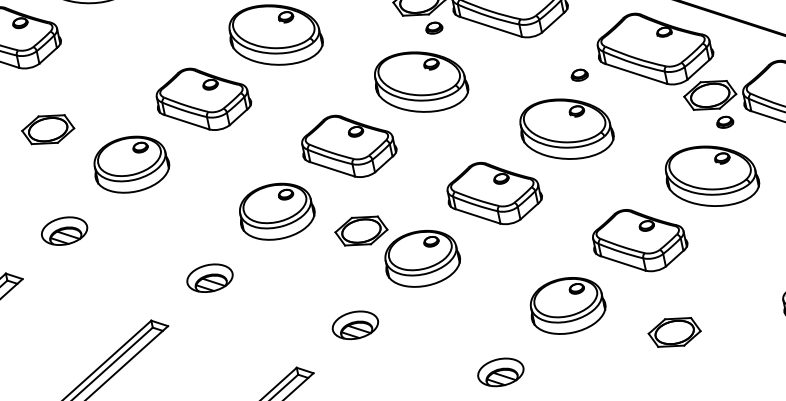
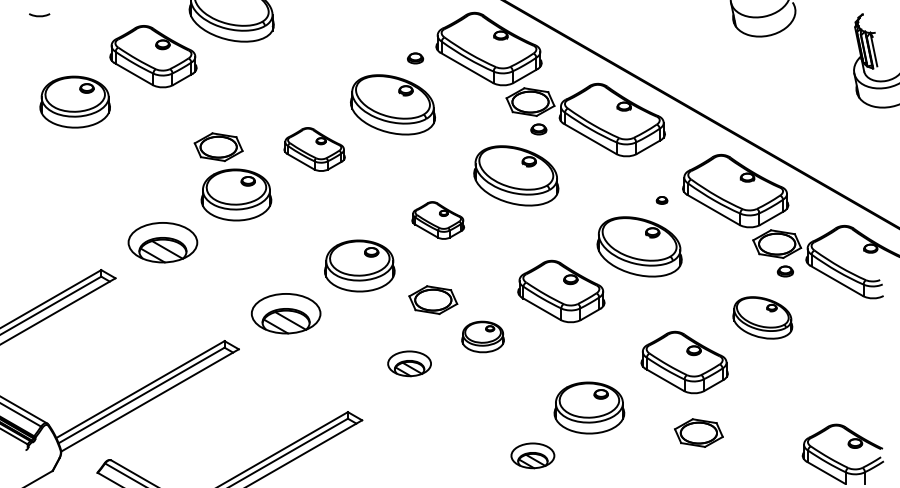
part: (578, 75) -> (661, 200), size x0.7
part: (202, 99) -> (314, 149), size x0.7
part: (48, 130) -> (218, 147), moved
part: (349, 146) -> (438, 220), size x0.6
part: (711, 175) -> (762, 317), size x0.7
part: (64, 230) -> (162, 242), size x1.6
part: (421, 258) -> (482, 336), size x0.6
part: (210, 277) -> (286, 313), size x1.6
part: (567, 305) -> (589, 407), moved
part: (355, 325) -> (409, 363), moved
part: (674, 331) -> (698, 432), moved

